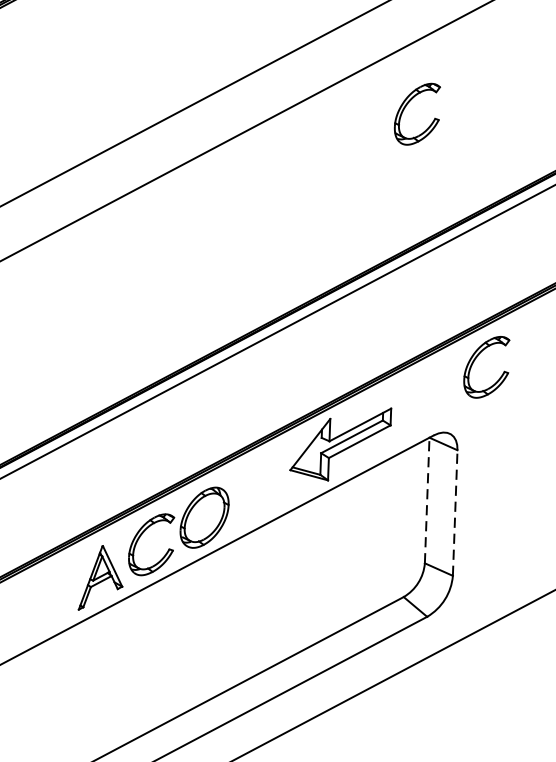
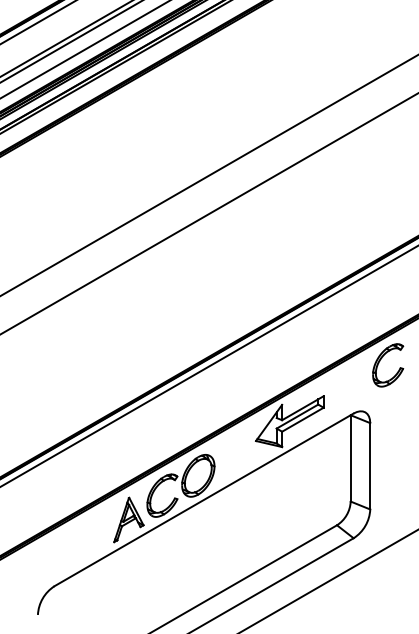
part: (406, 108) -> (326, 189), removed
line: (426, 499) -> (350, 457), dashed -> solid
line: (455, 511) -> (370, 465), dashed -> solid

